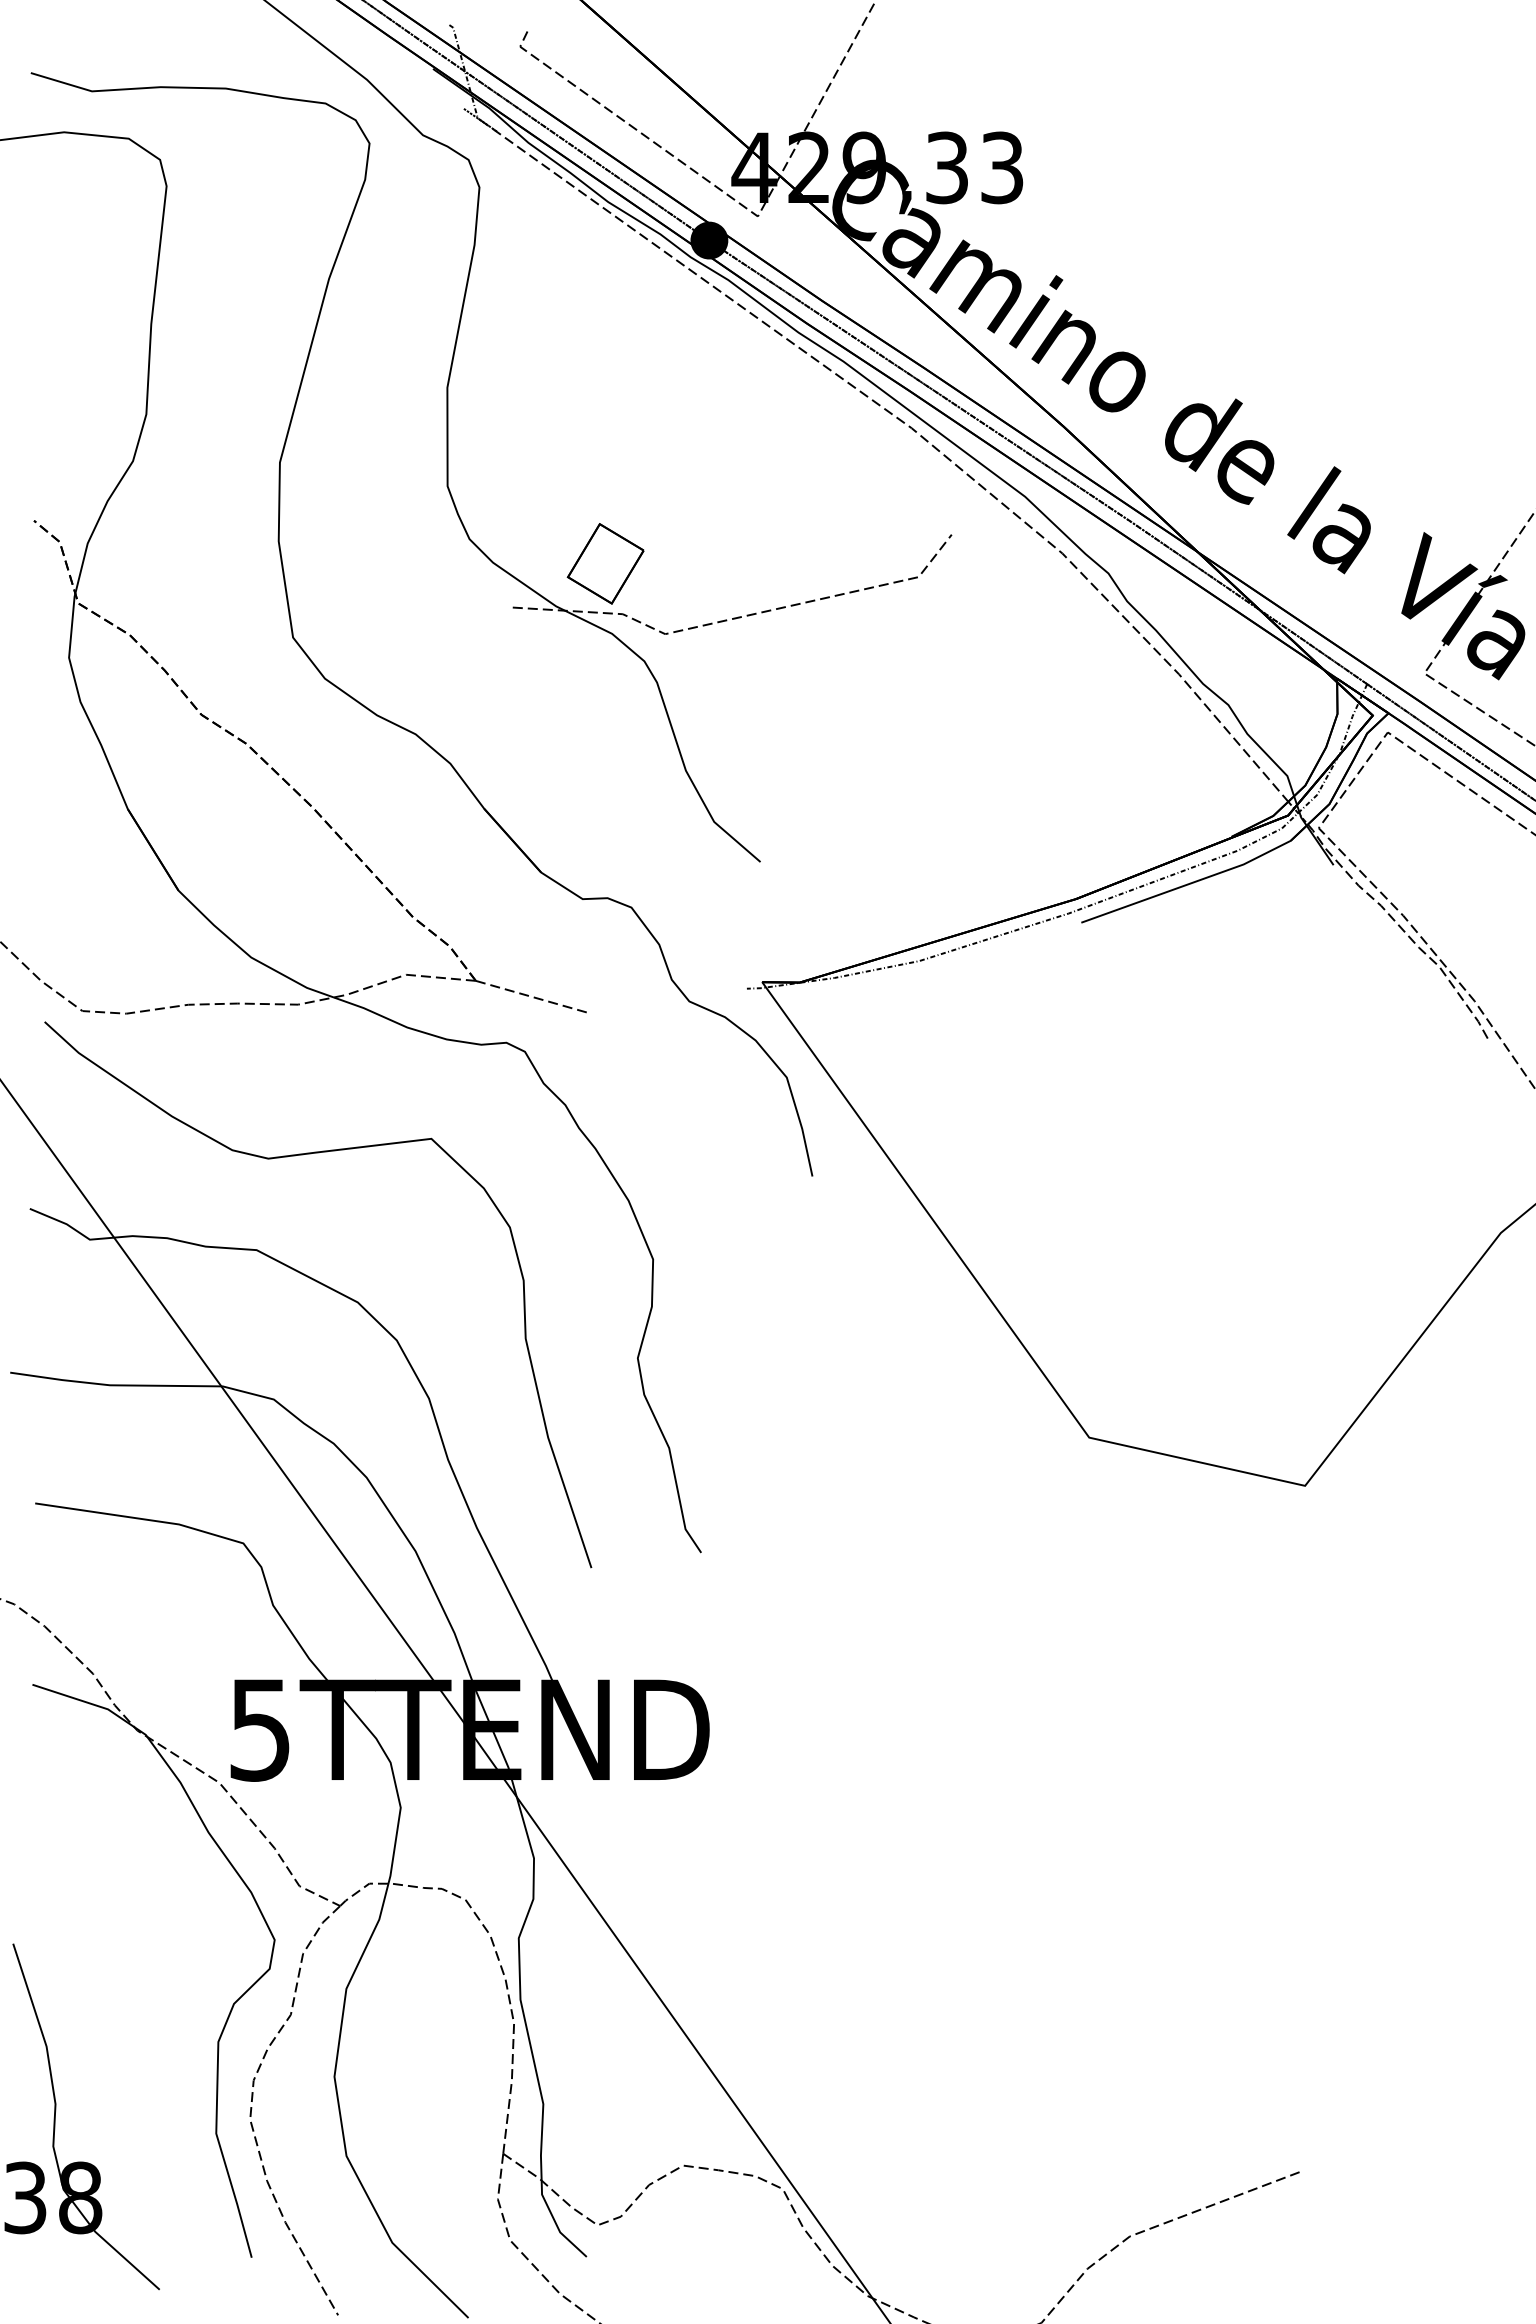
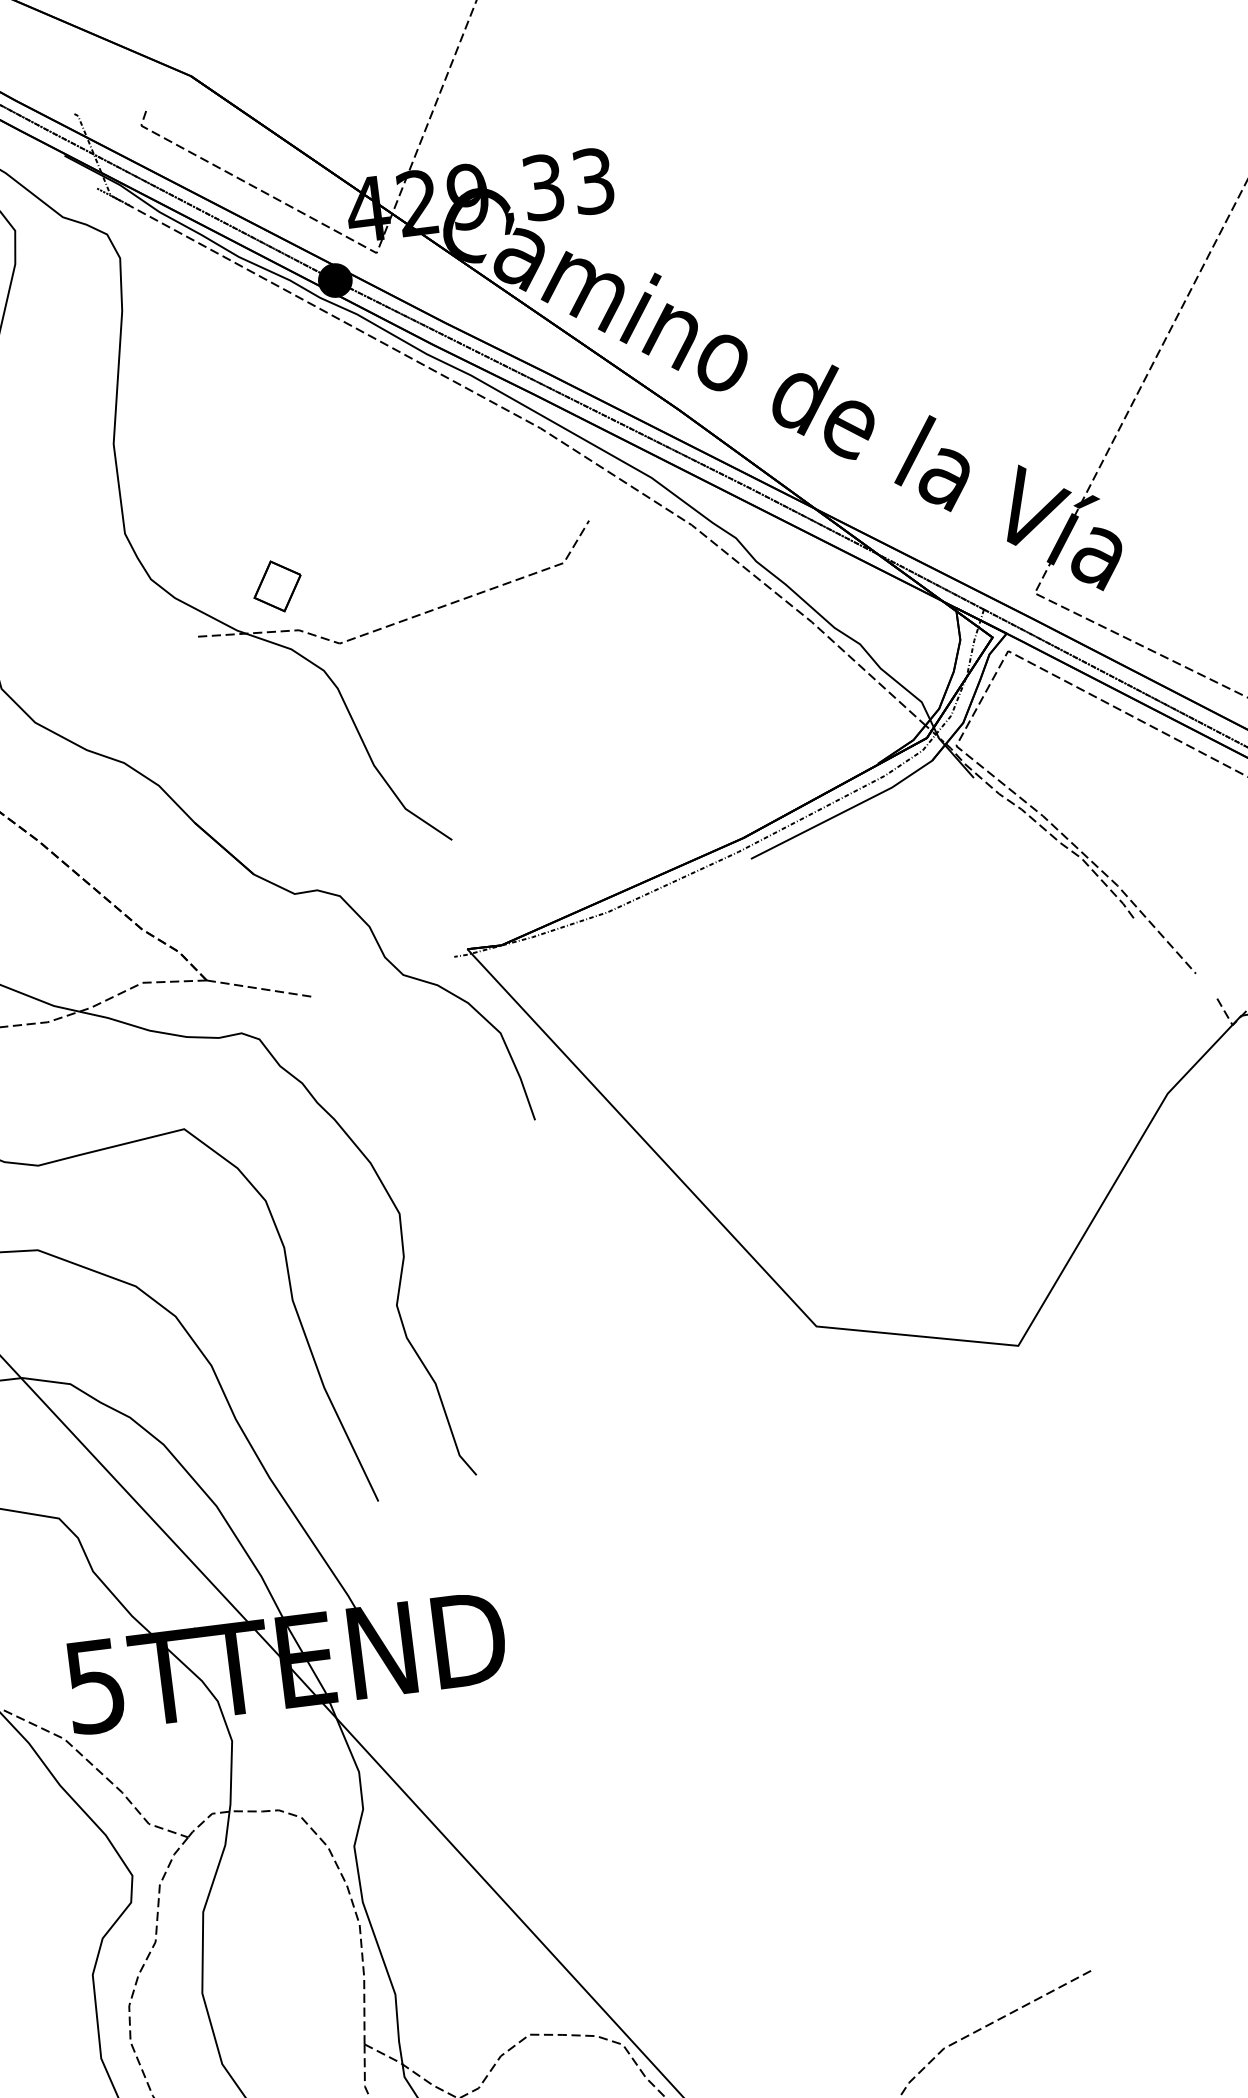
part: (605, 563) -> (277, 586), size x0.7

